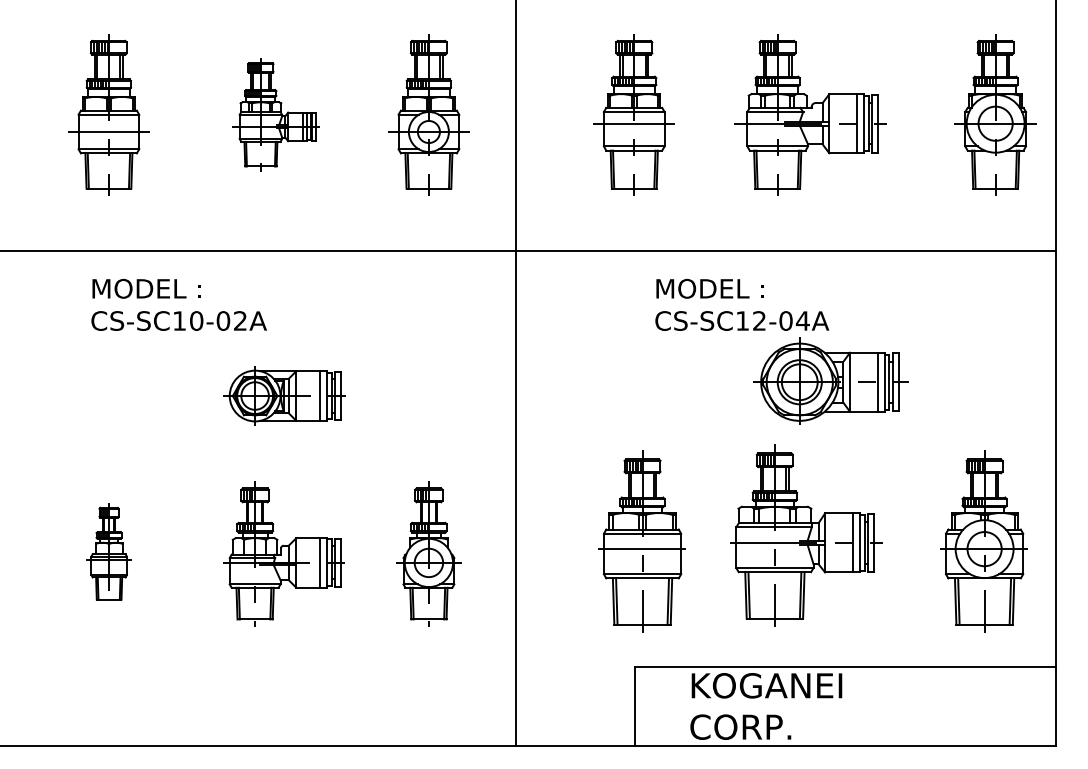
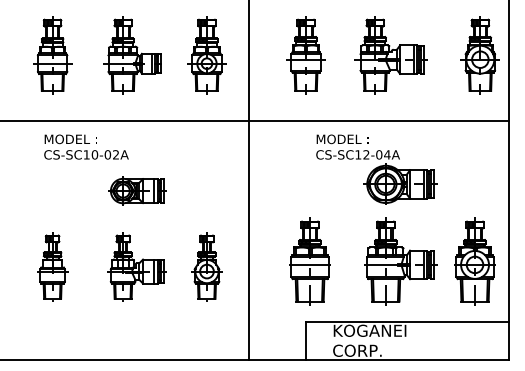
part: (274, 114) -> (132, 55), size x1.43
part: (805, 535) -> (400, 261), moved
part: (108, 552) -> (52, 266), size x1.43

